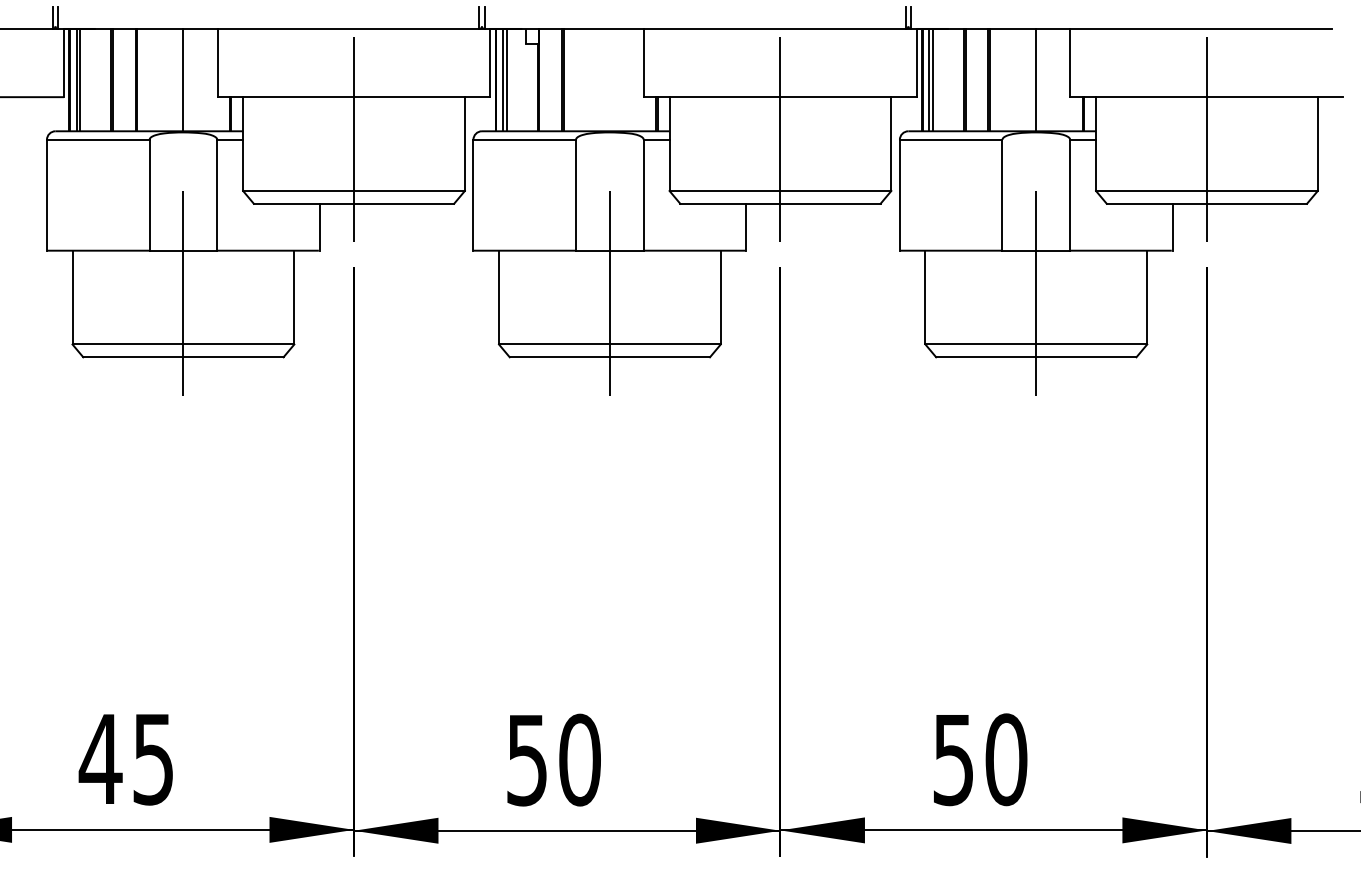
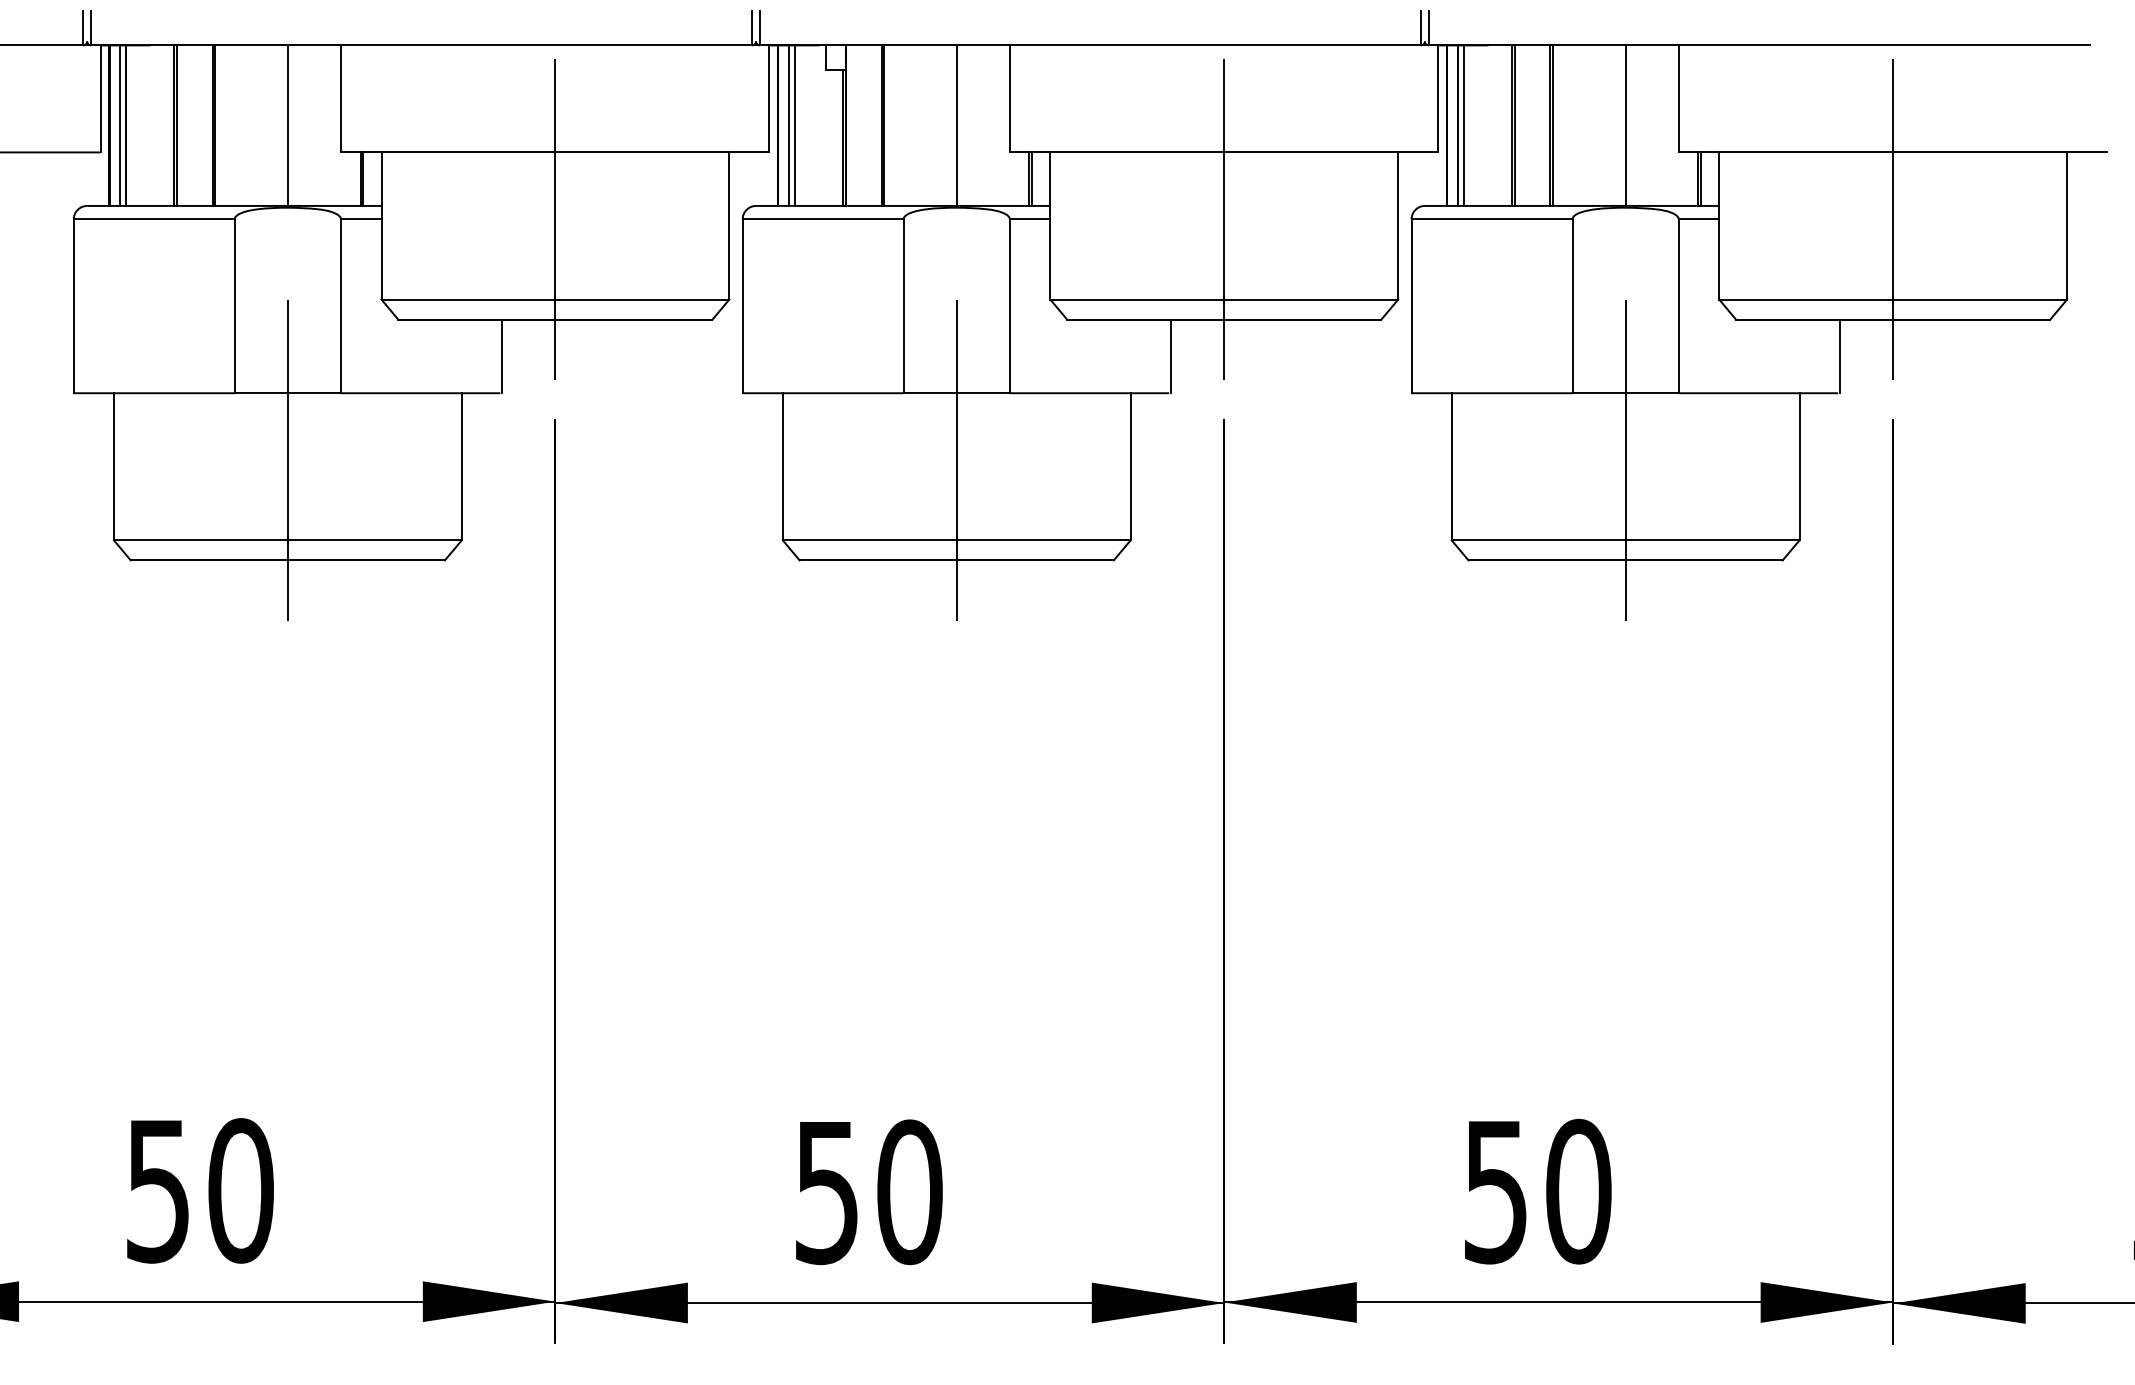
line: (609, 79) -> (956, 124), added
text: (126, 758) -> (198, 1189), 45 -> 50

